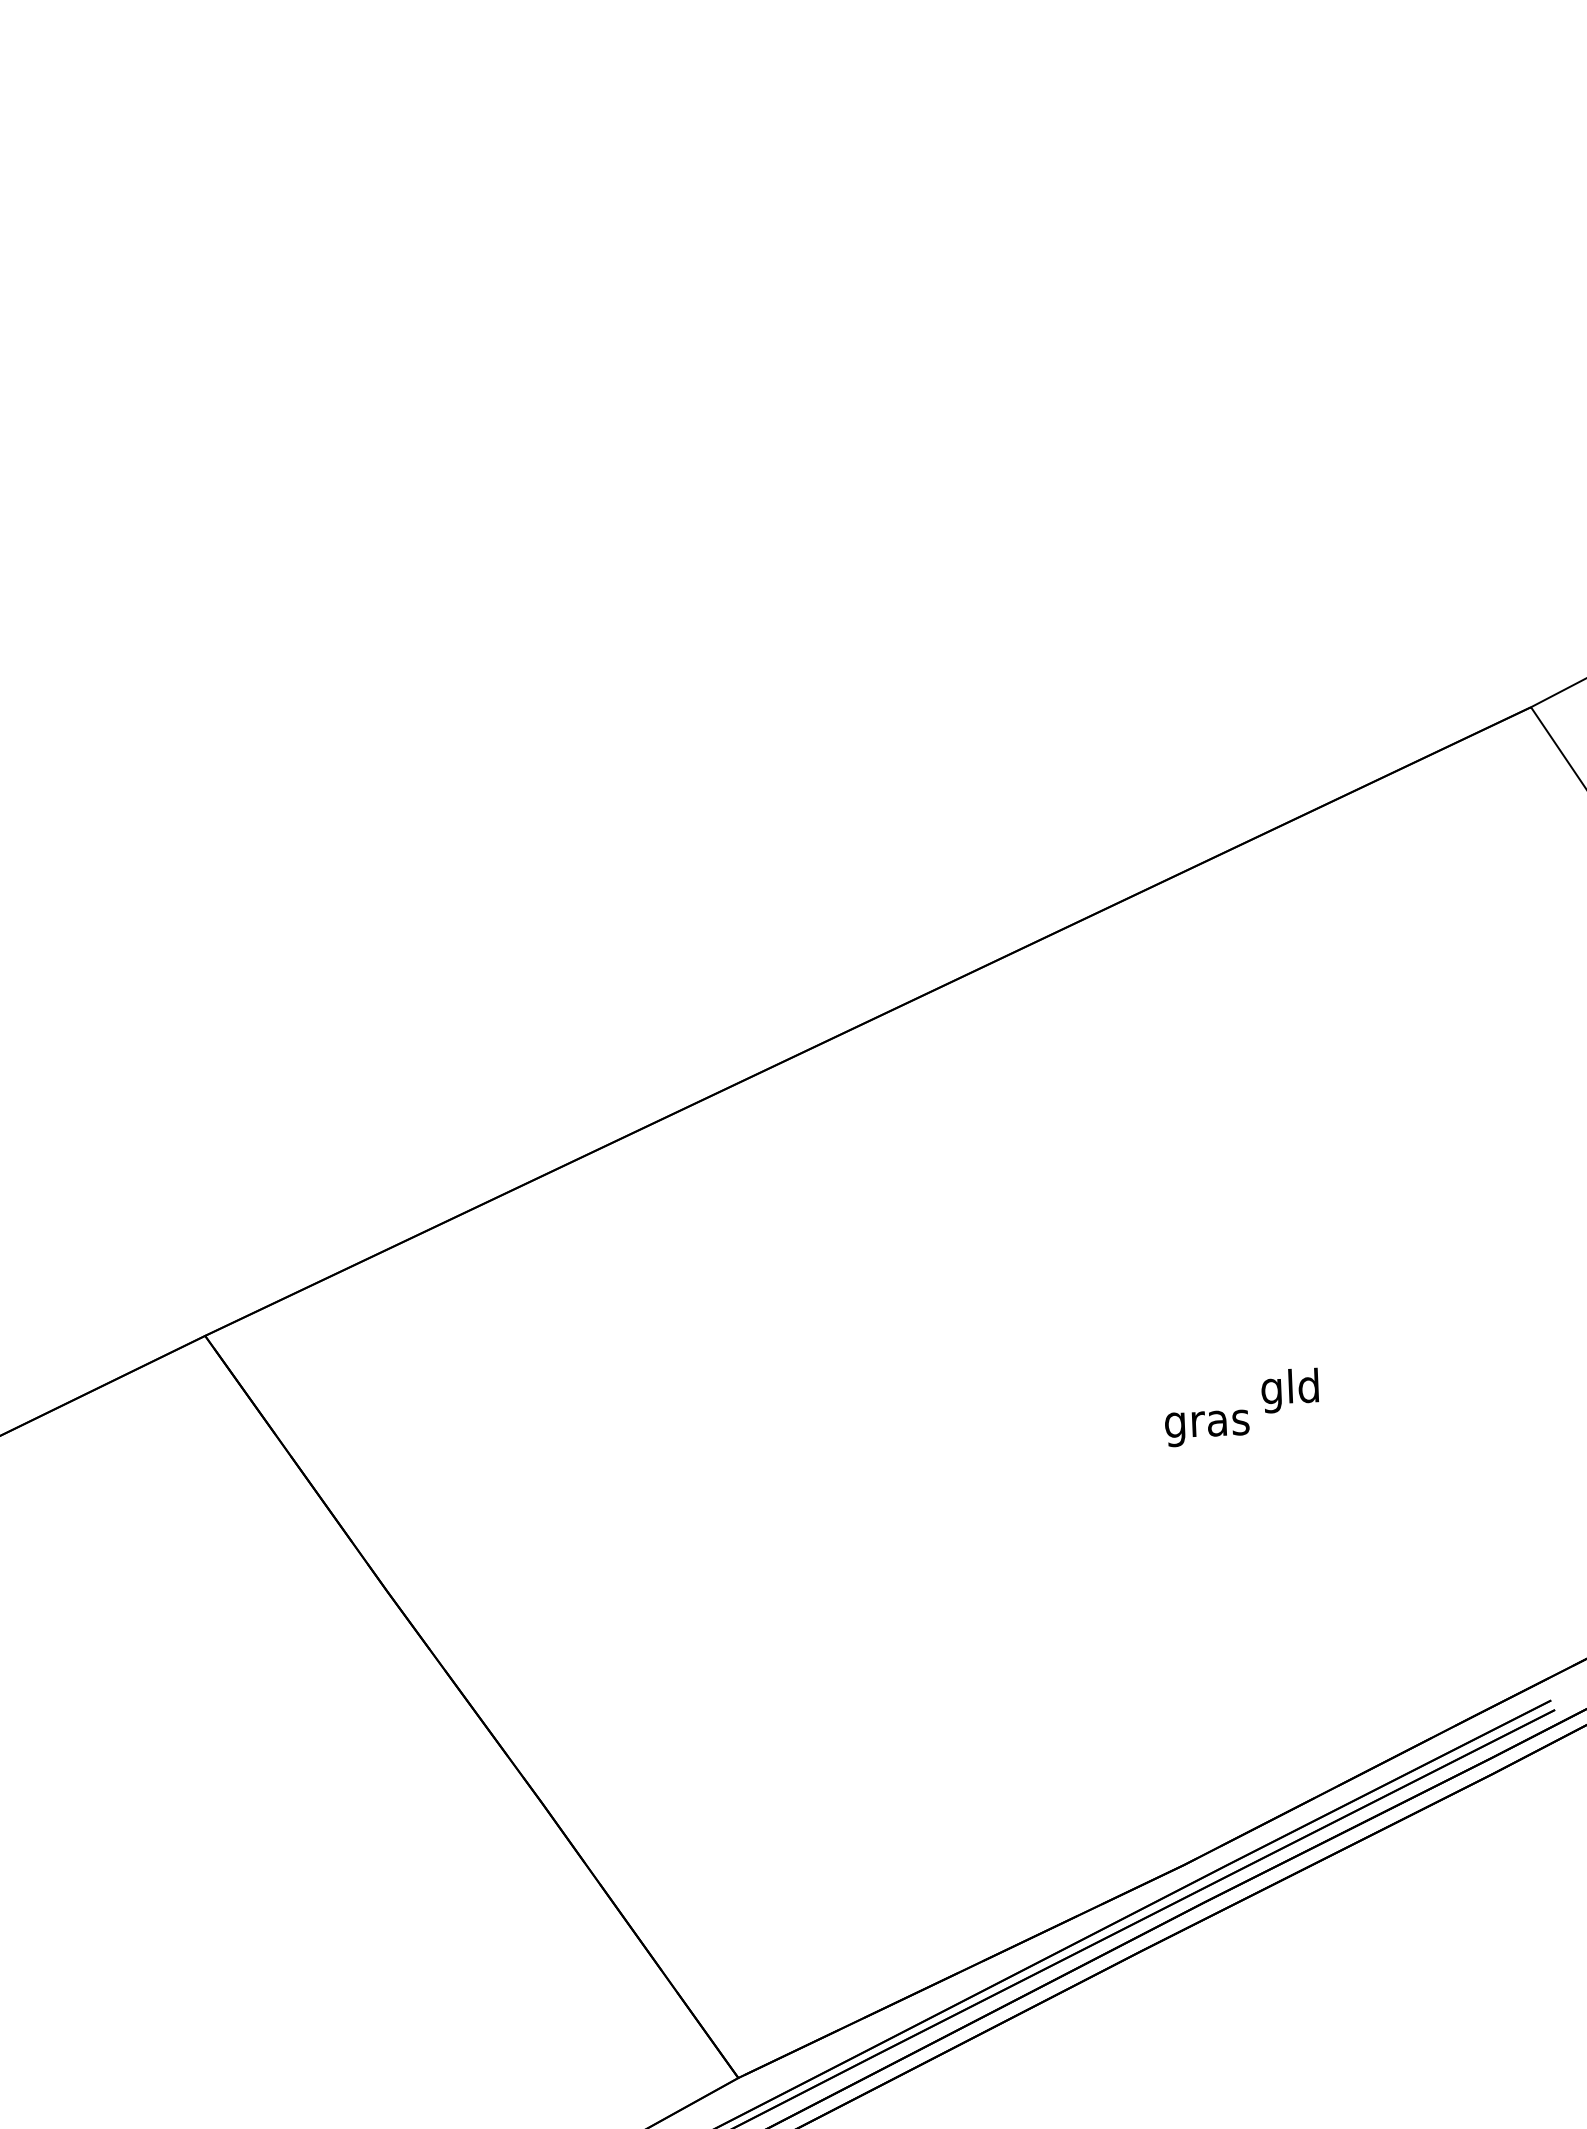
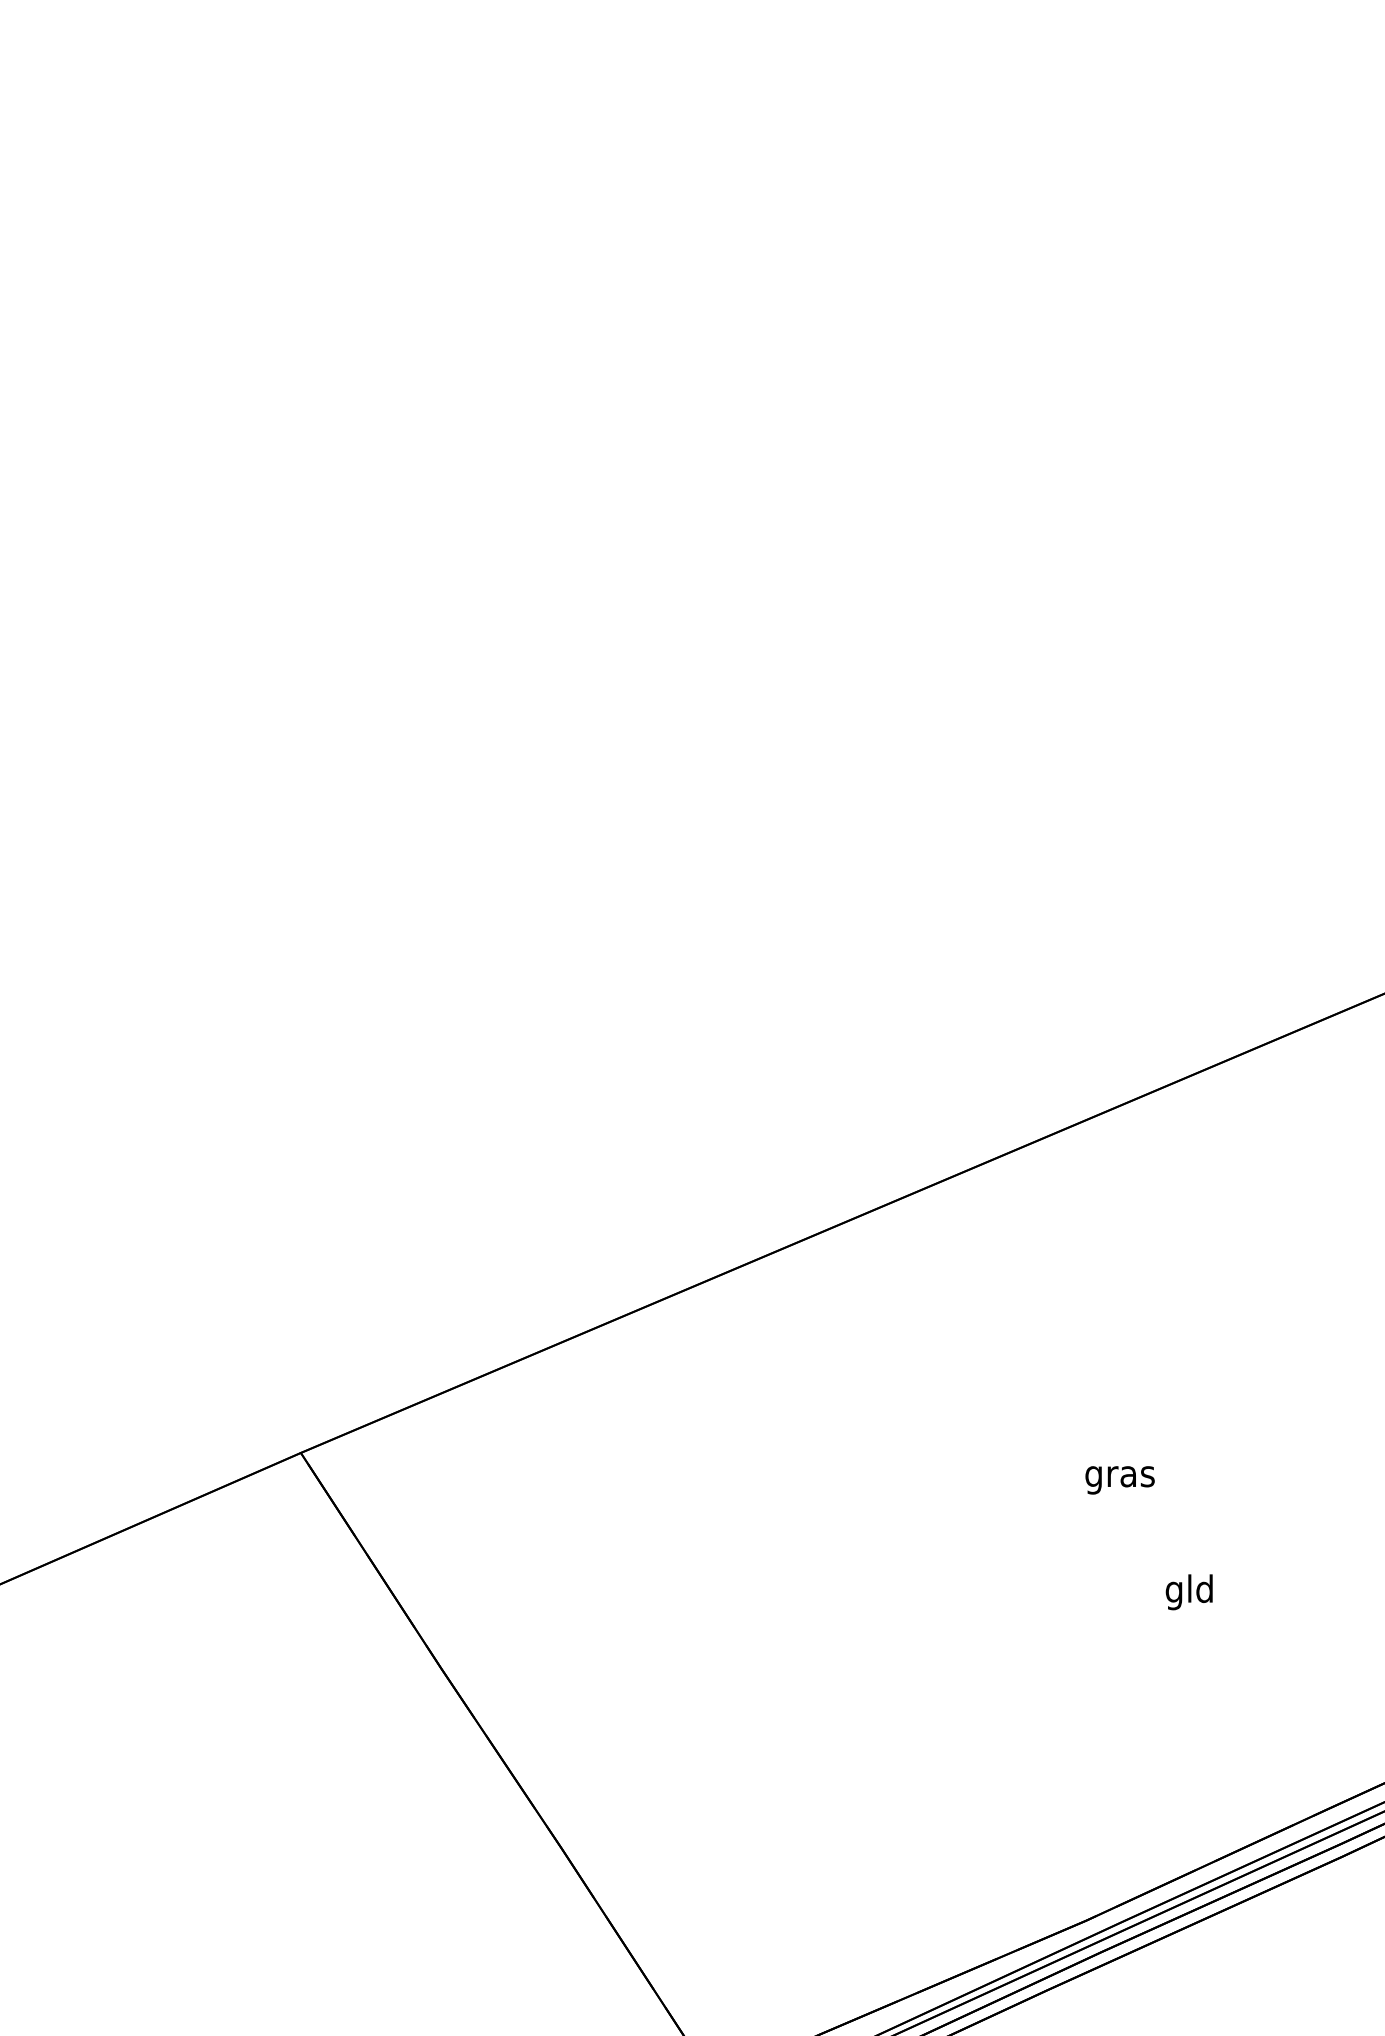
text: (1289, 1391) -> (1188, 1592), moved
text: (1206, 1428) -> (1119, 1480), moved

